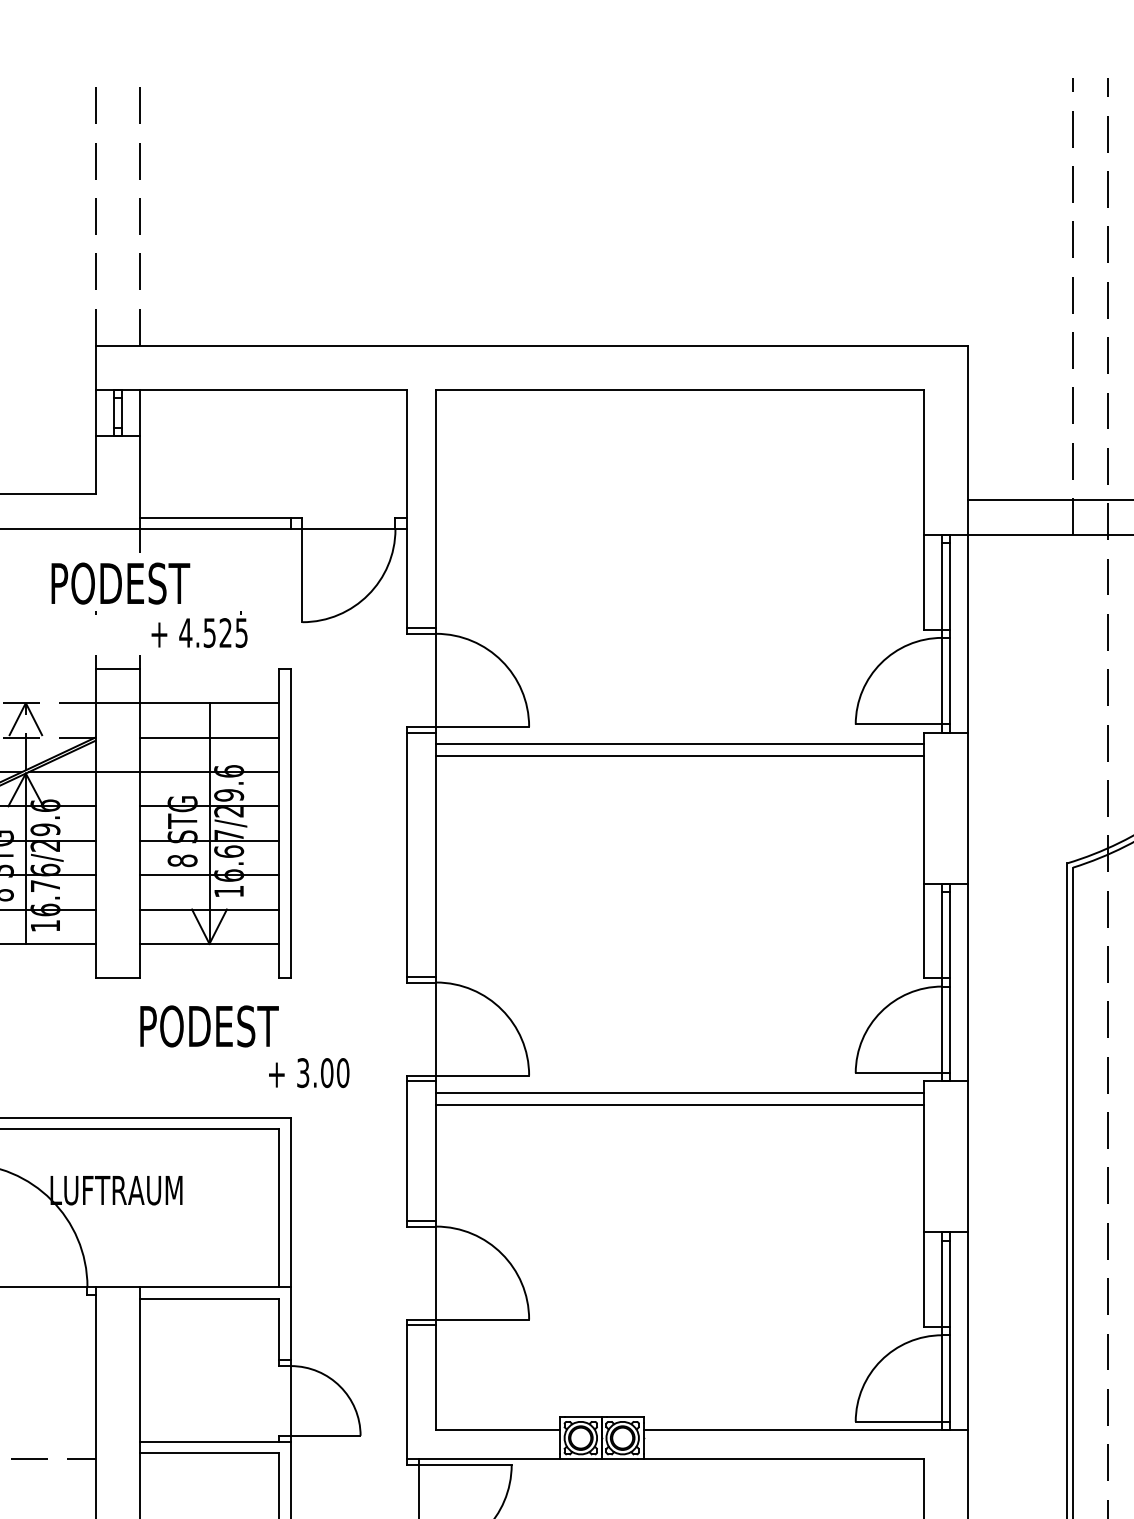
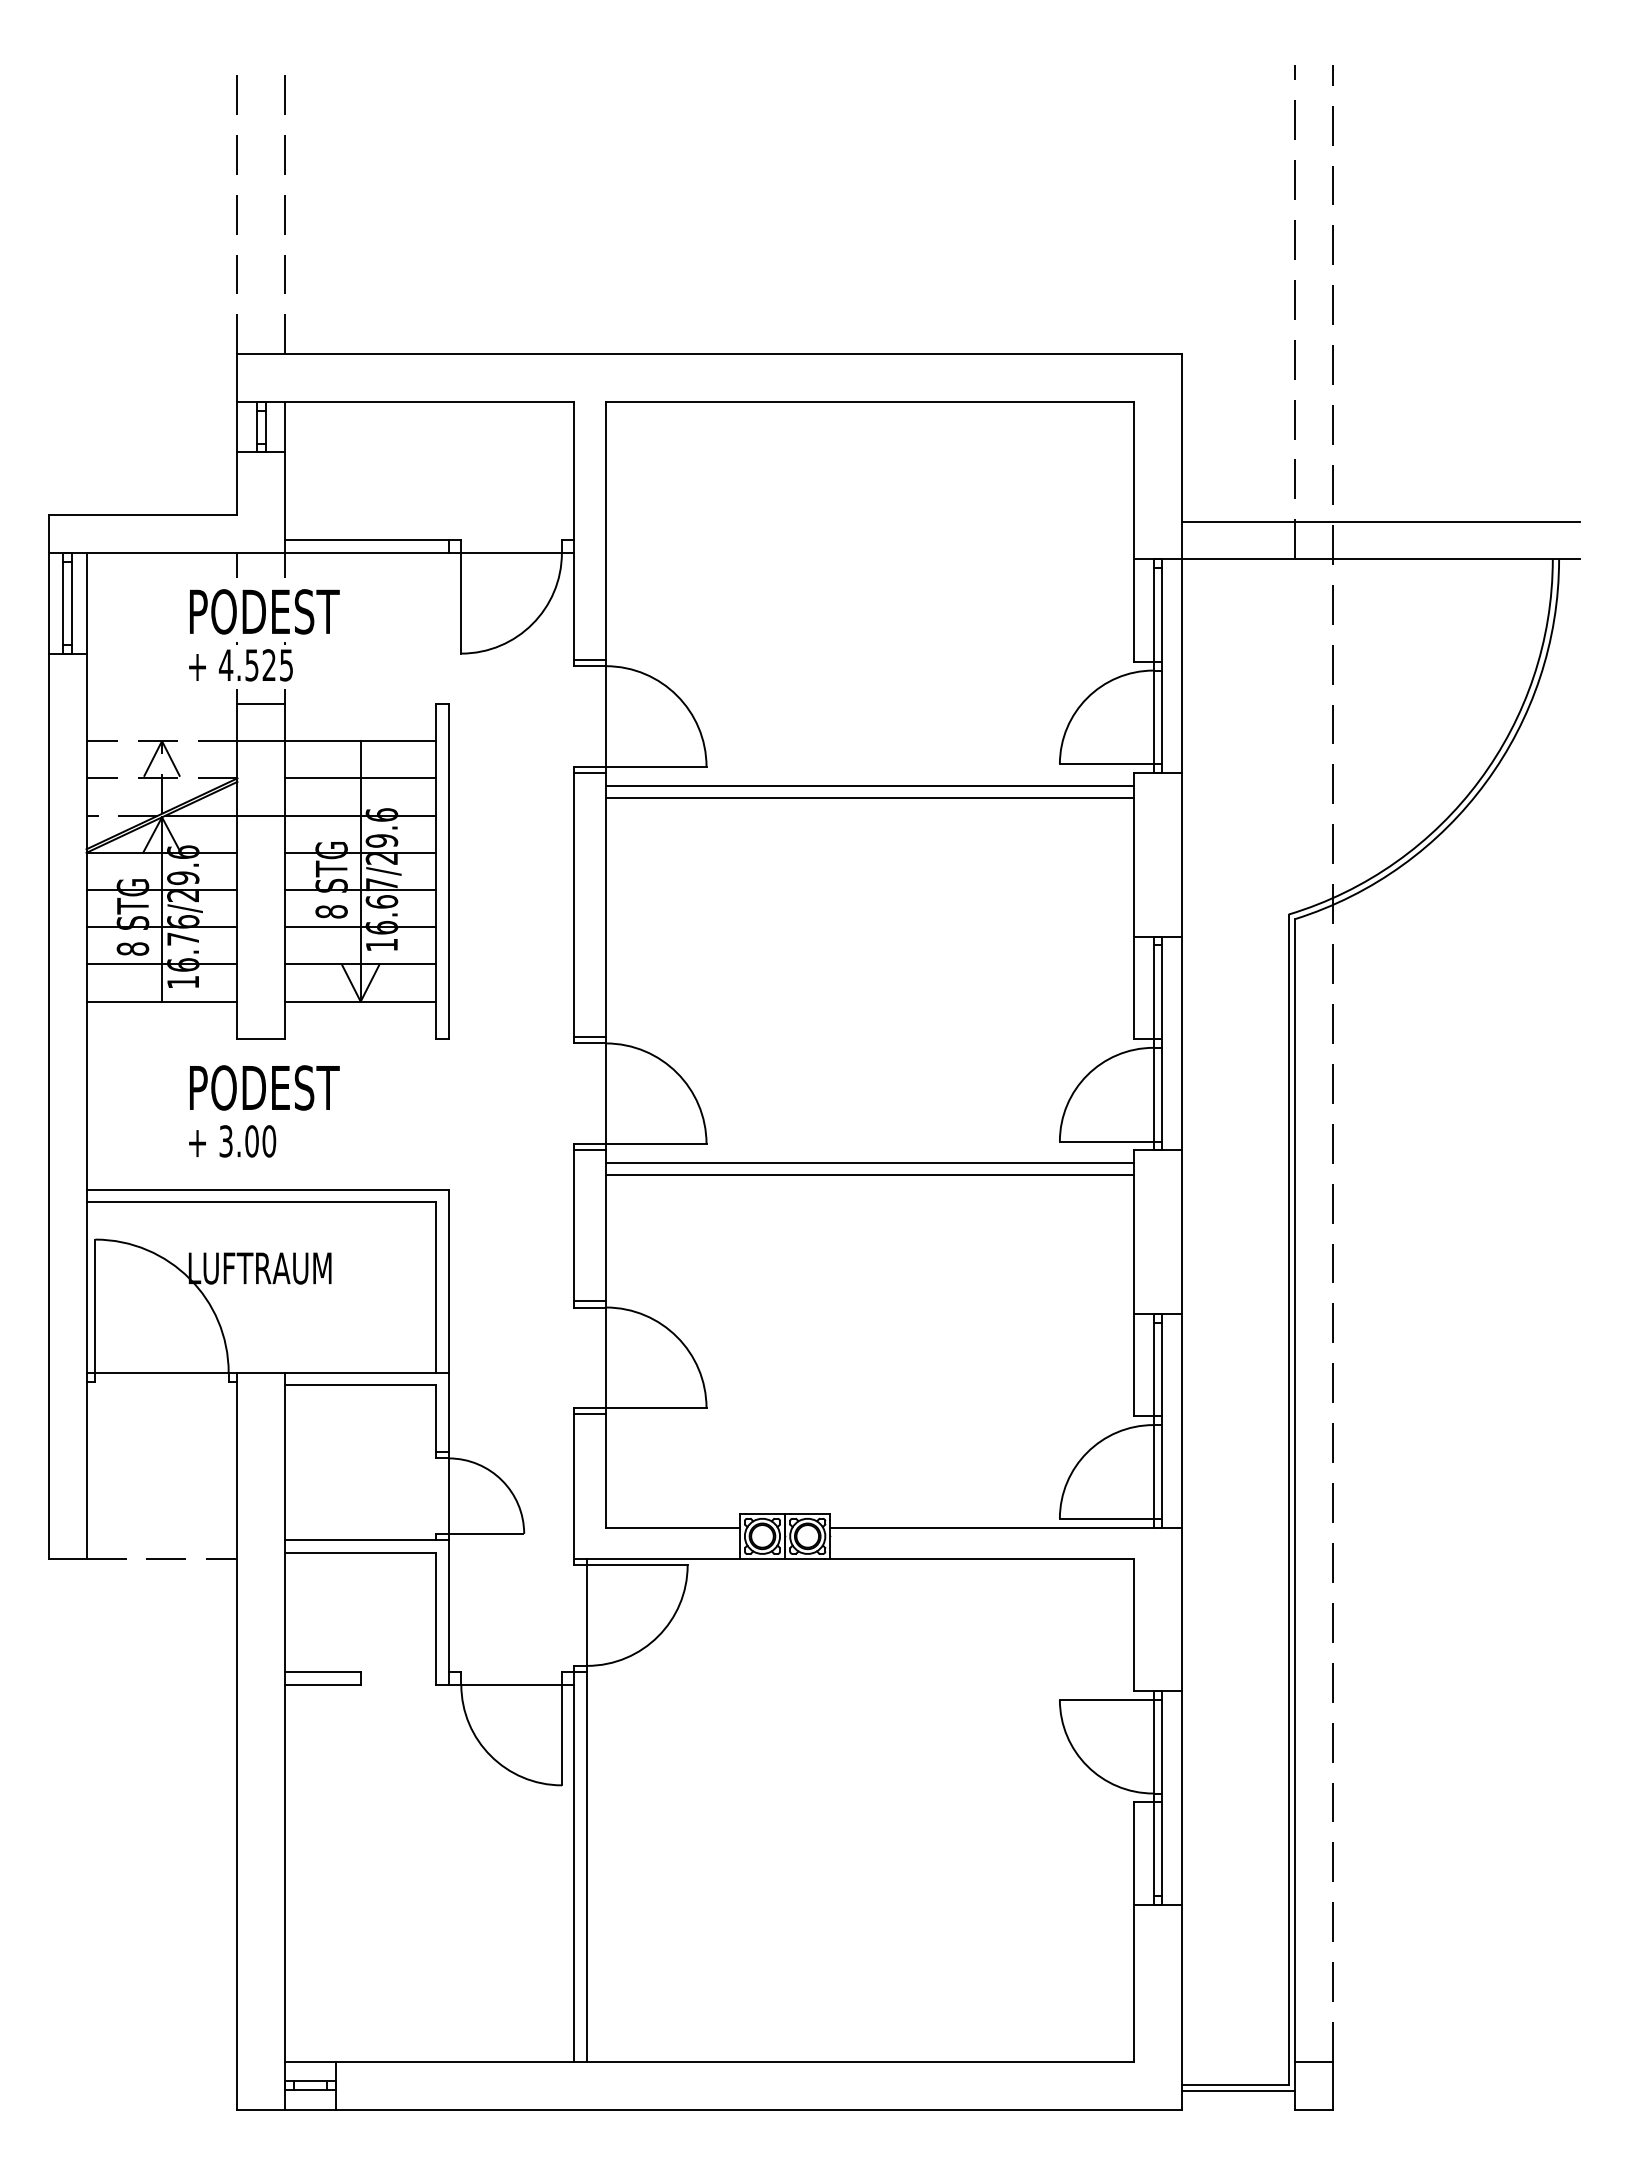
line: (95, 540) -> (237, 565), added
part: (199, 629) -> (240, 661), moved
text: (209, 1026) -> (264, 1087), moved
text: (309, 1073) -> (232, 1141), moved

